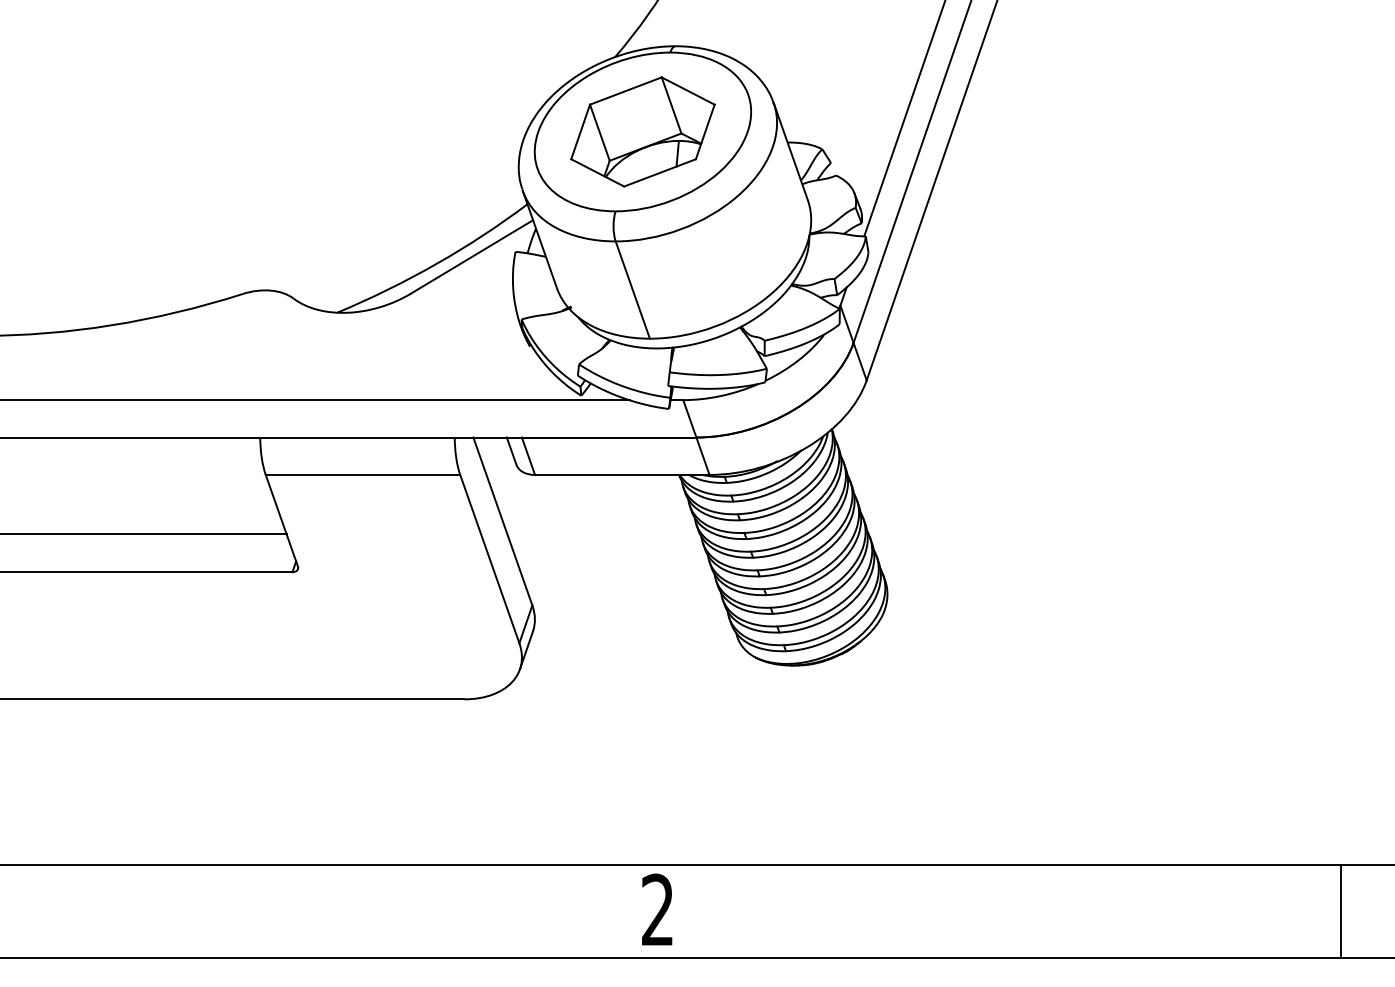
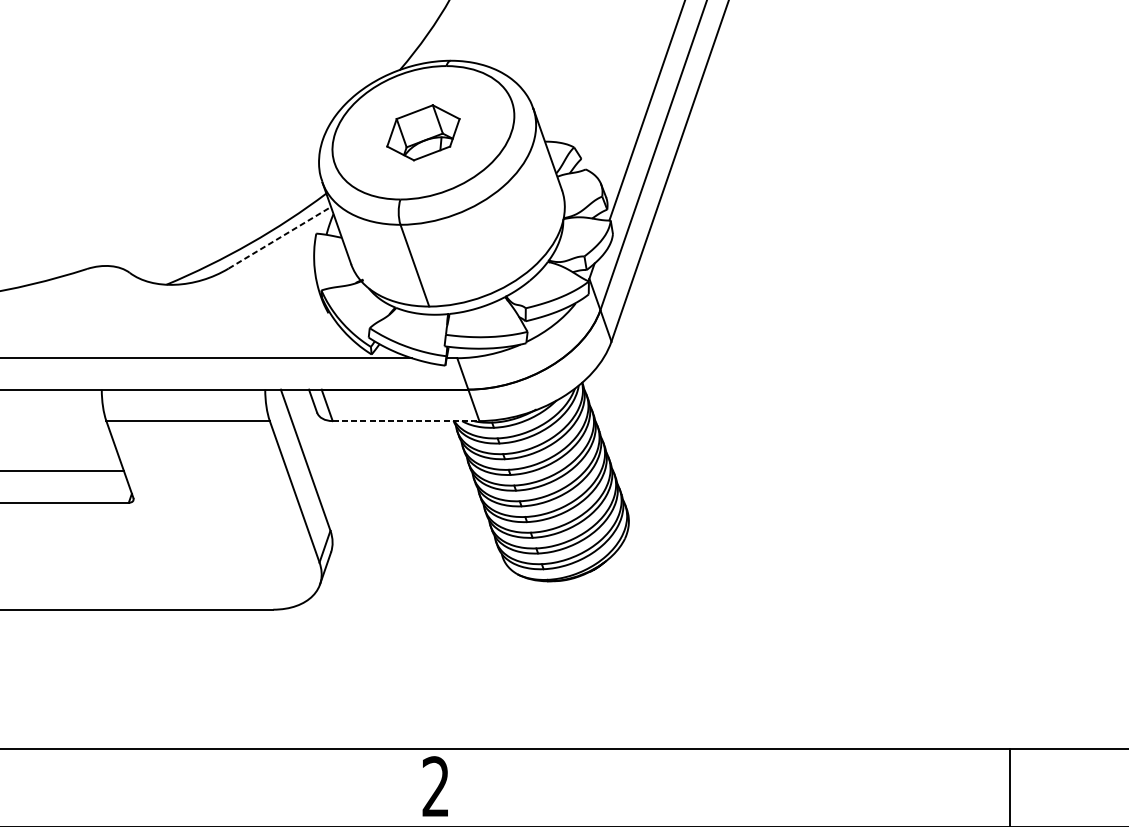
part: (642, 131) -> (423, 132), size x0.6
line: (472, 256) -> (280, 237), solid -> dashed
line: (622, 474) -> (406, 420), solid -> dashed

